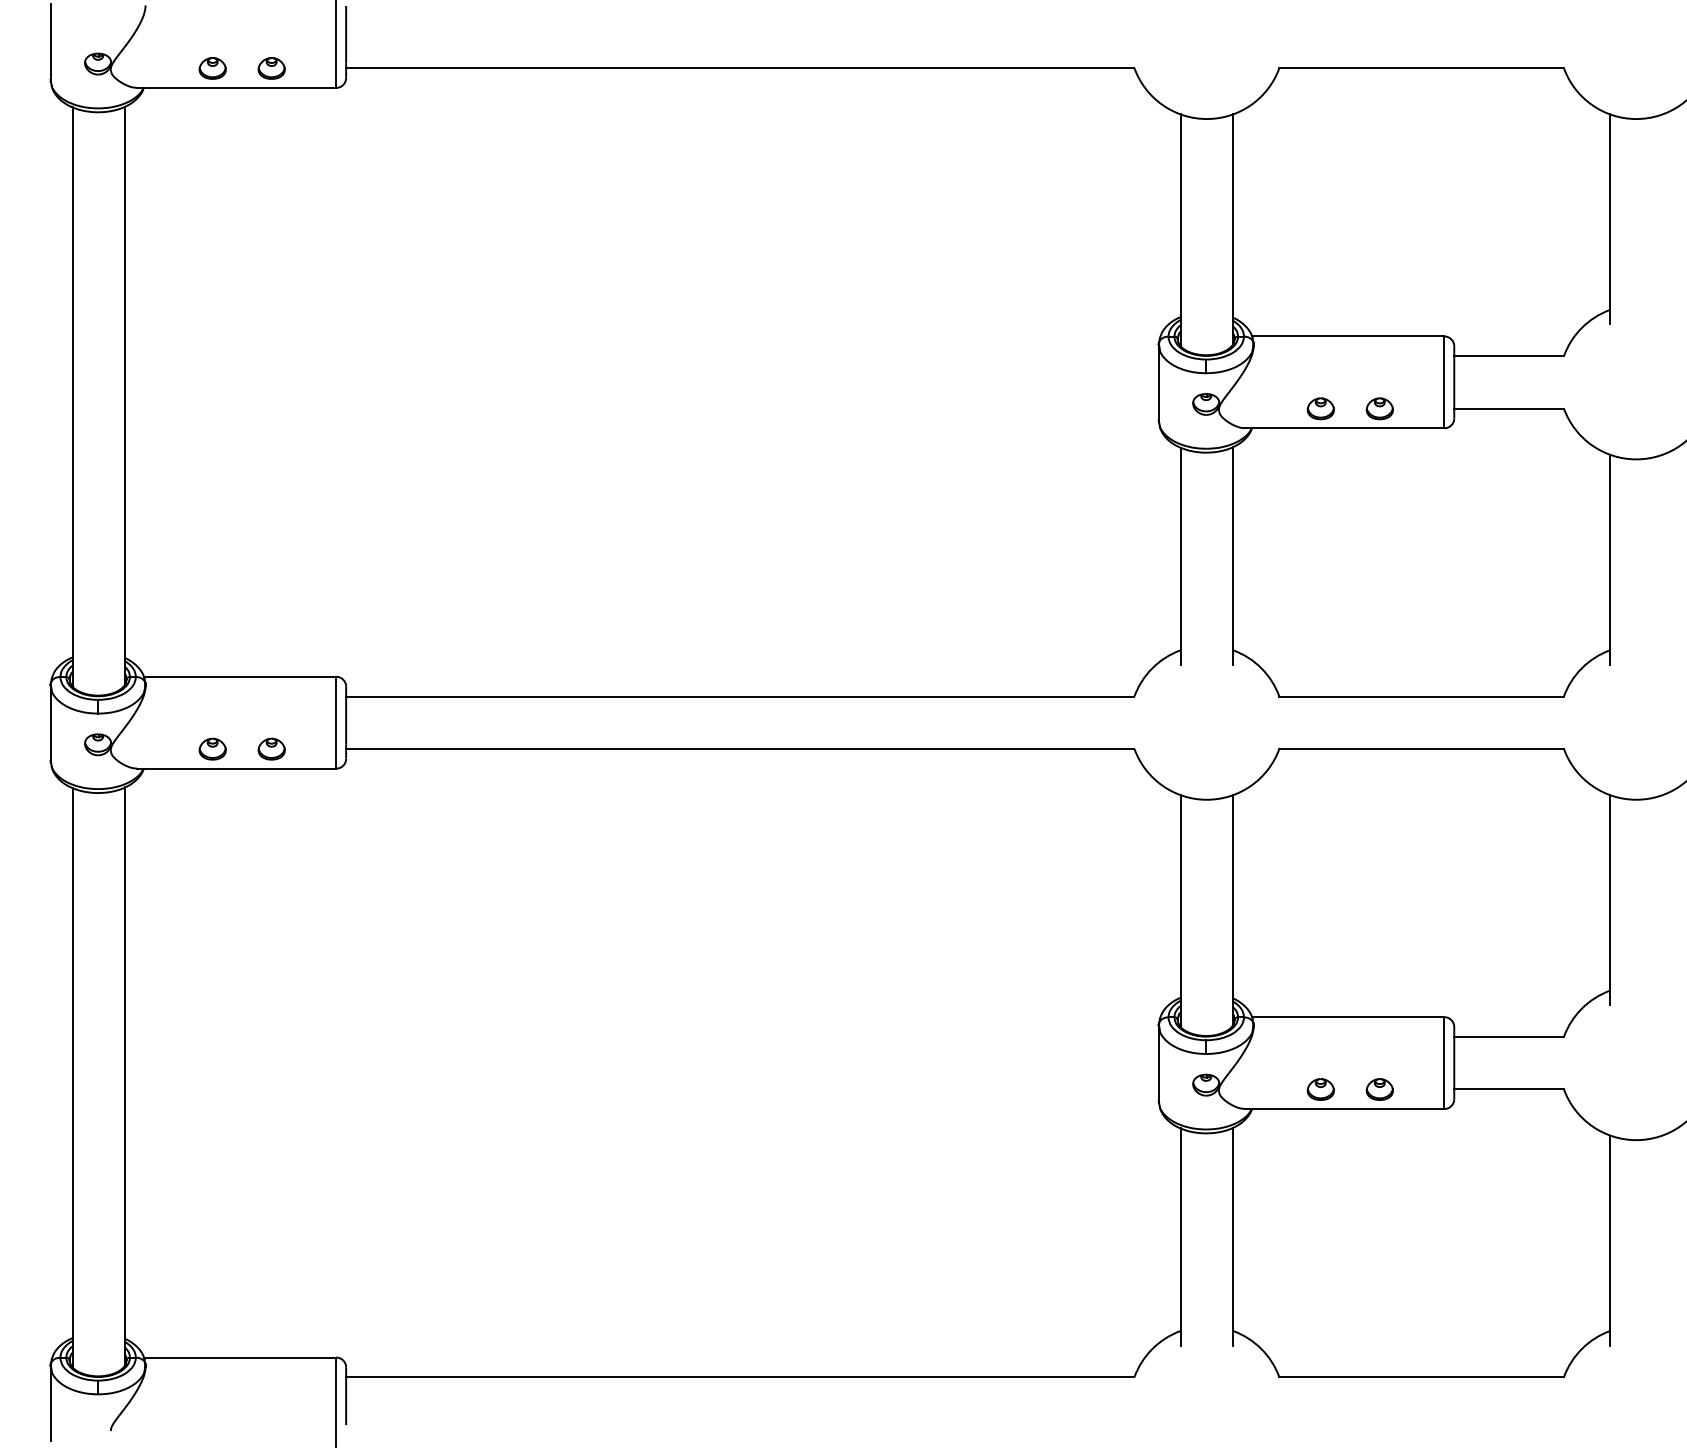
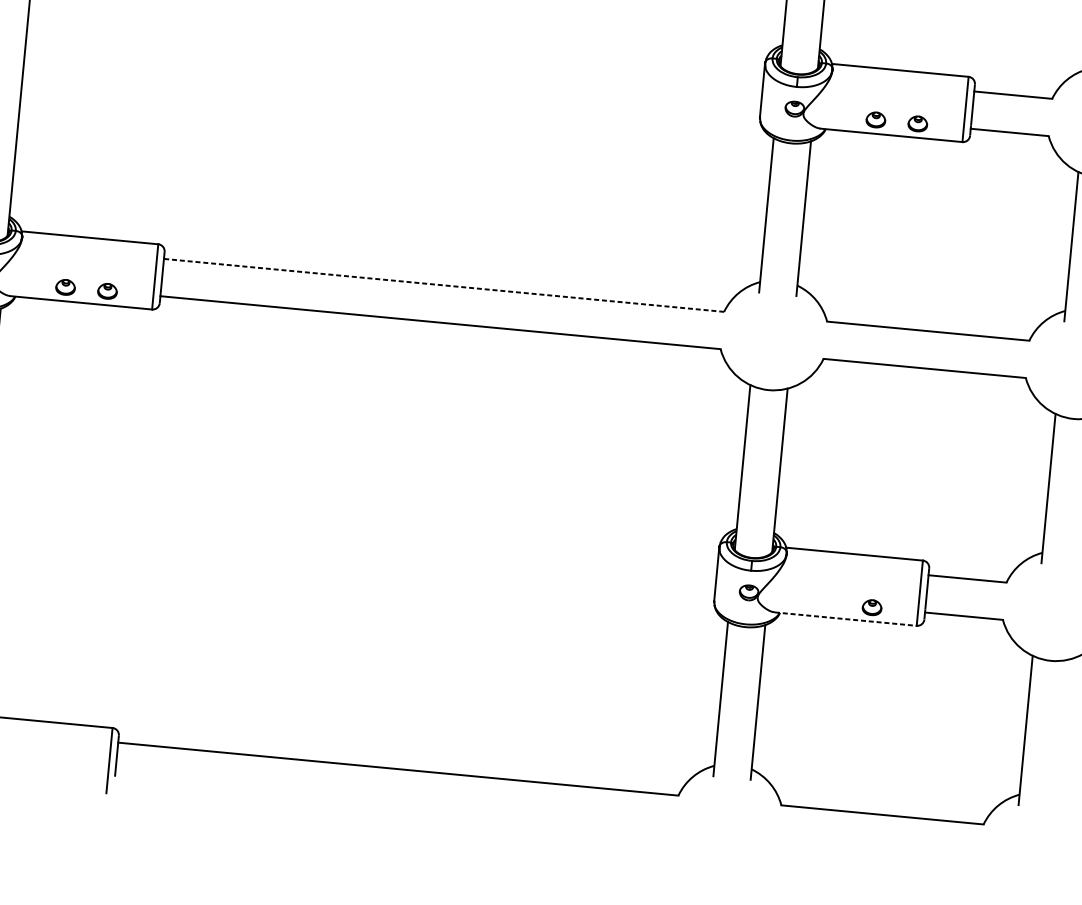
line: (739, 696) -> (443, 285), solid -> dashed
part: (1320, 1089) -> (829, 603), removed
line: (1344, 1109) -> (845, 619), solid -> dashed

